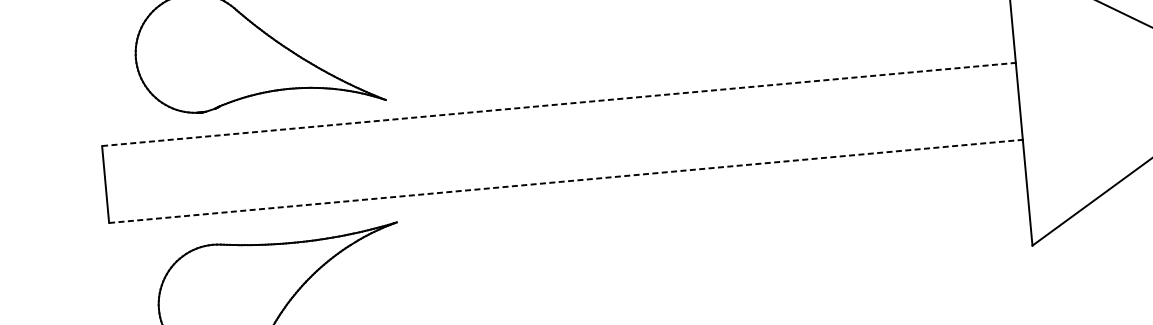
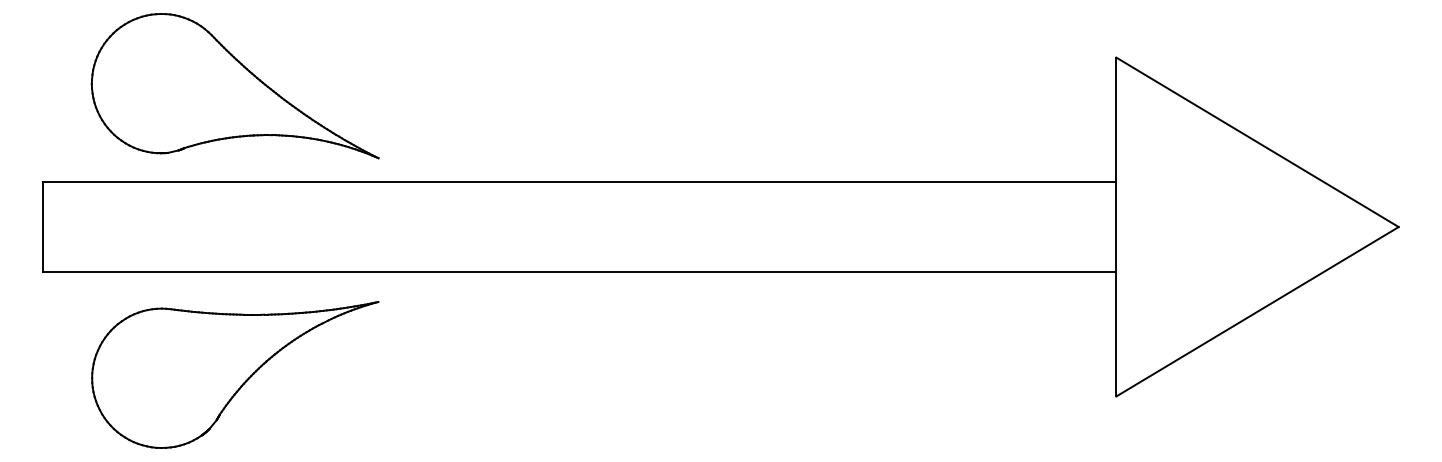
line: (558, 104) -> (579, 181), dashed -> solid
line: (565, 181) -> (579, 272), dashed -> solid

